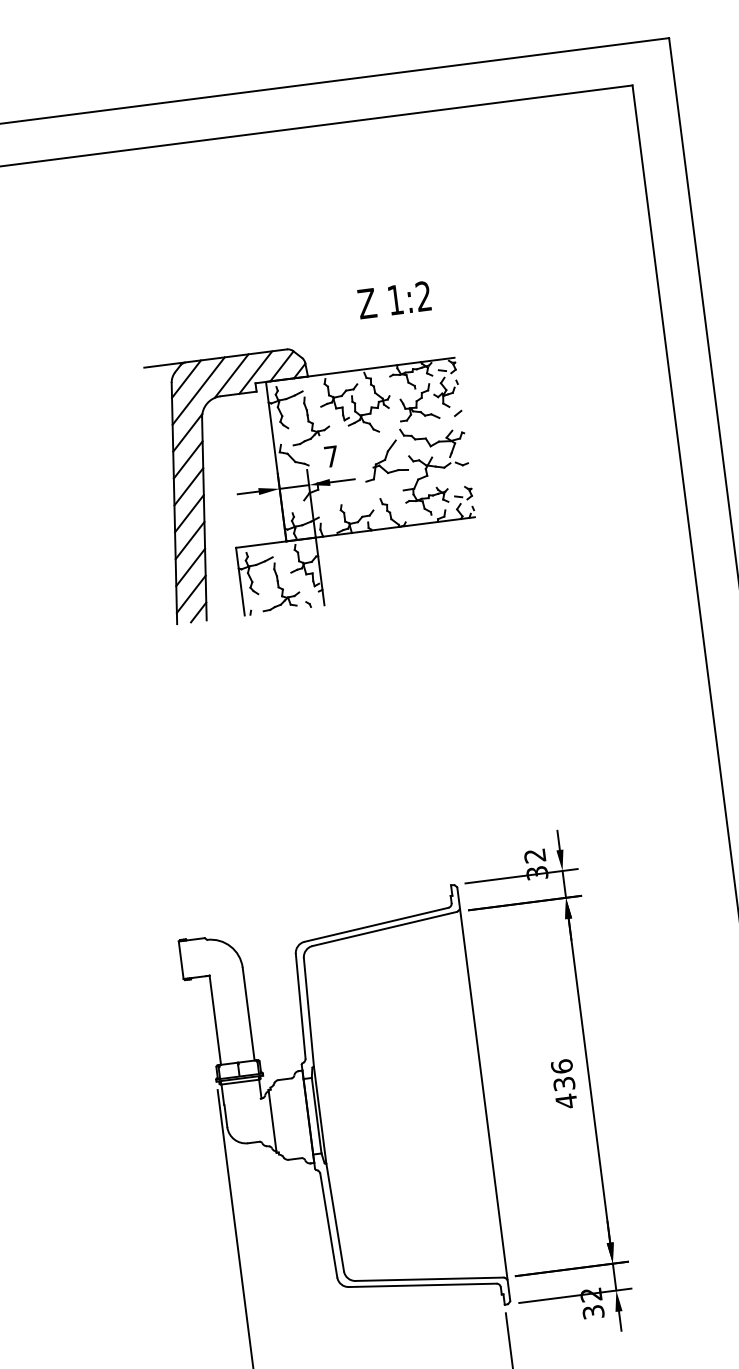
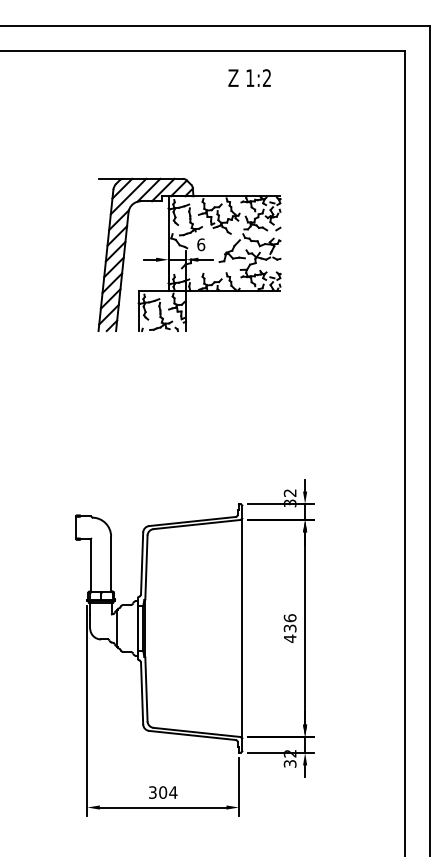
text: (394, 299) -> (249, 77), moved
text: (331, 456) -> (201, 244), 7 -> 6

